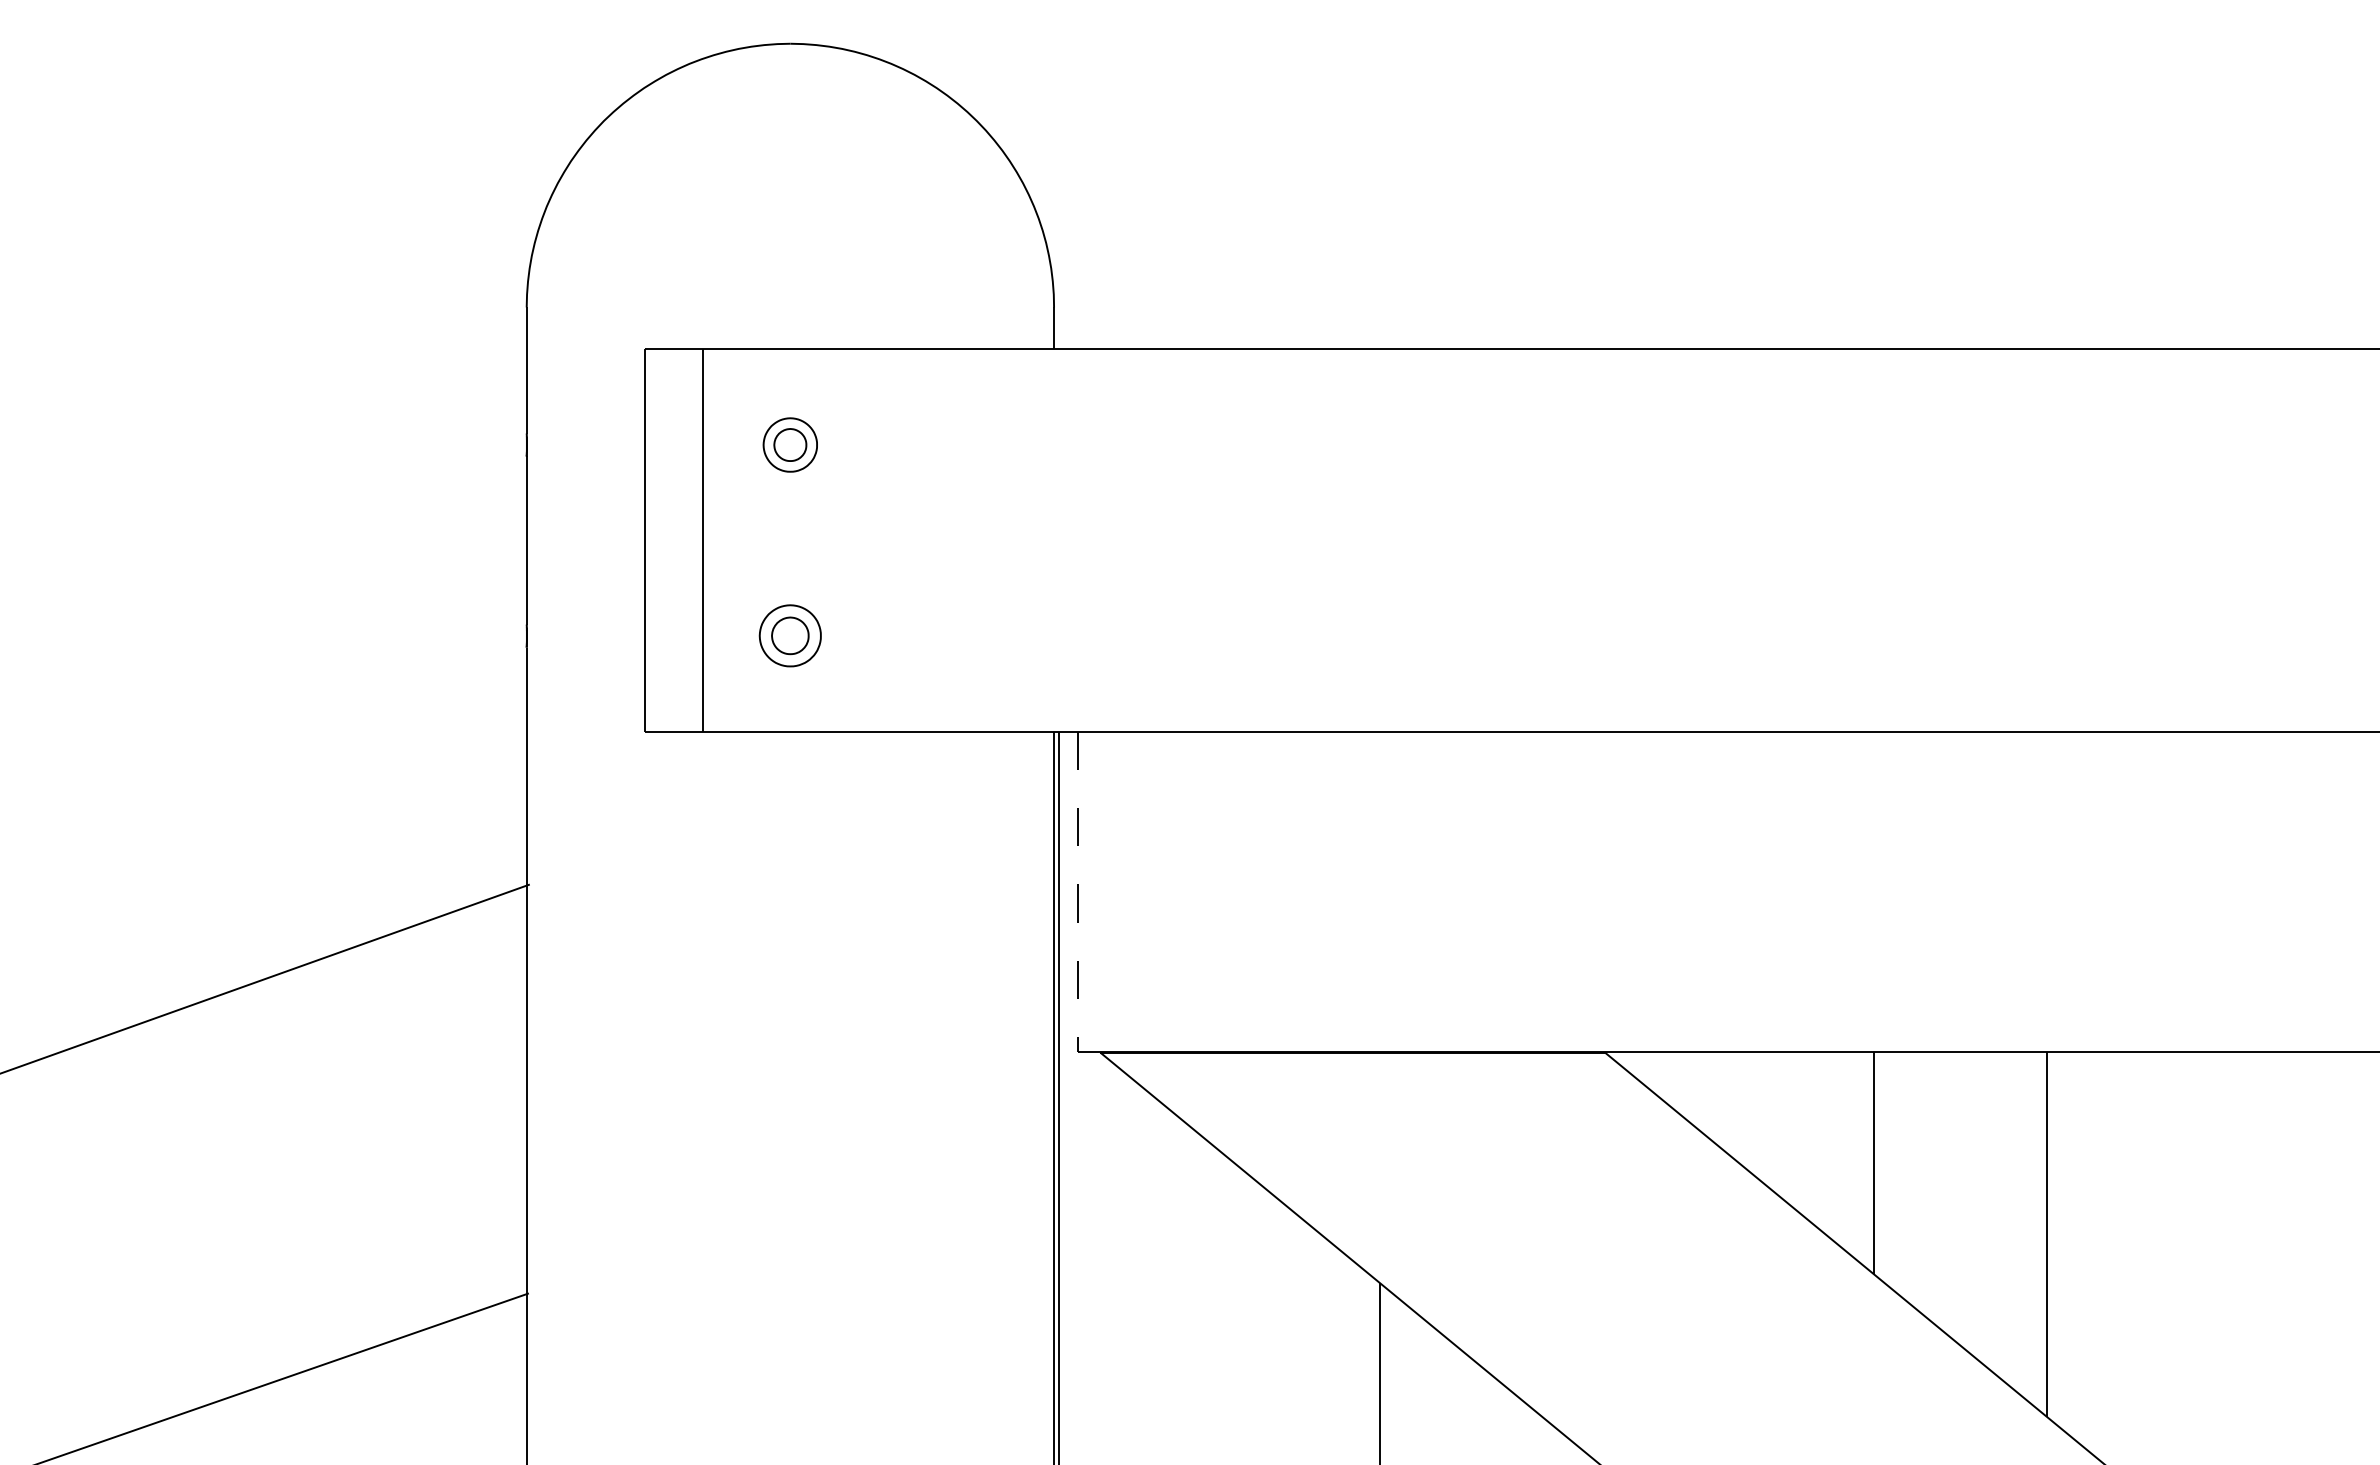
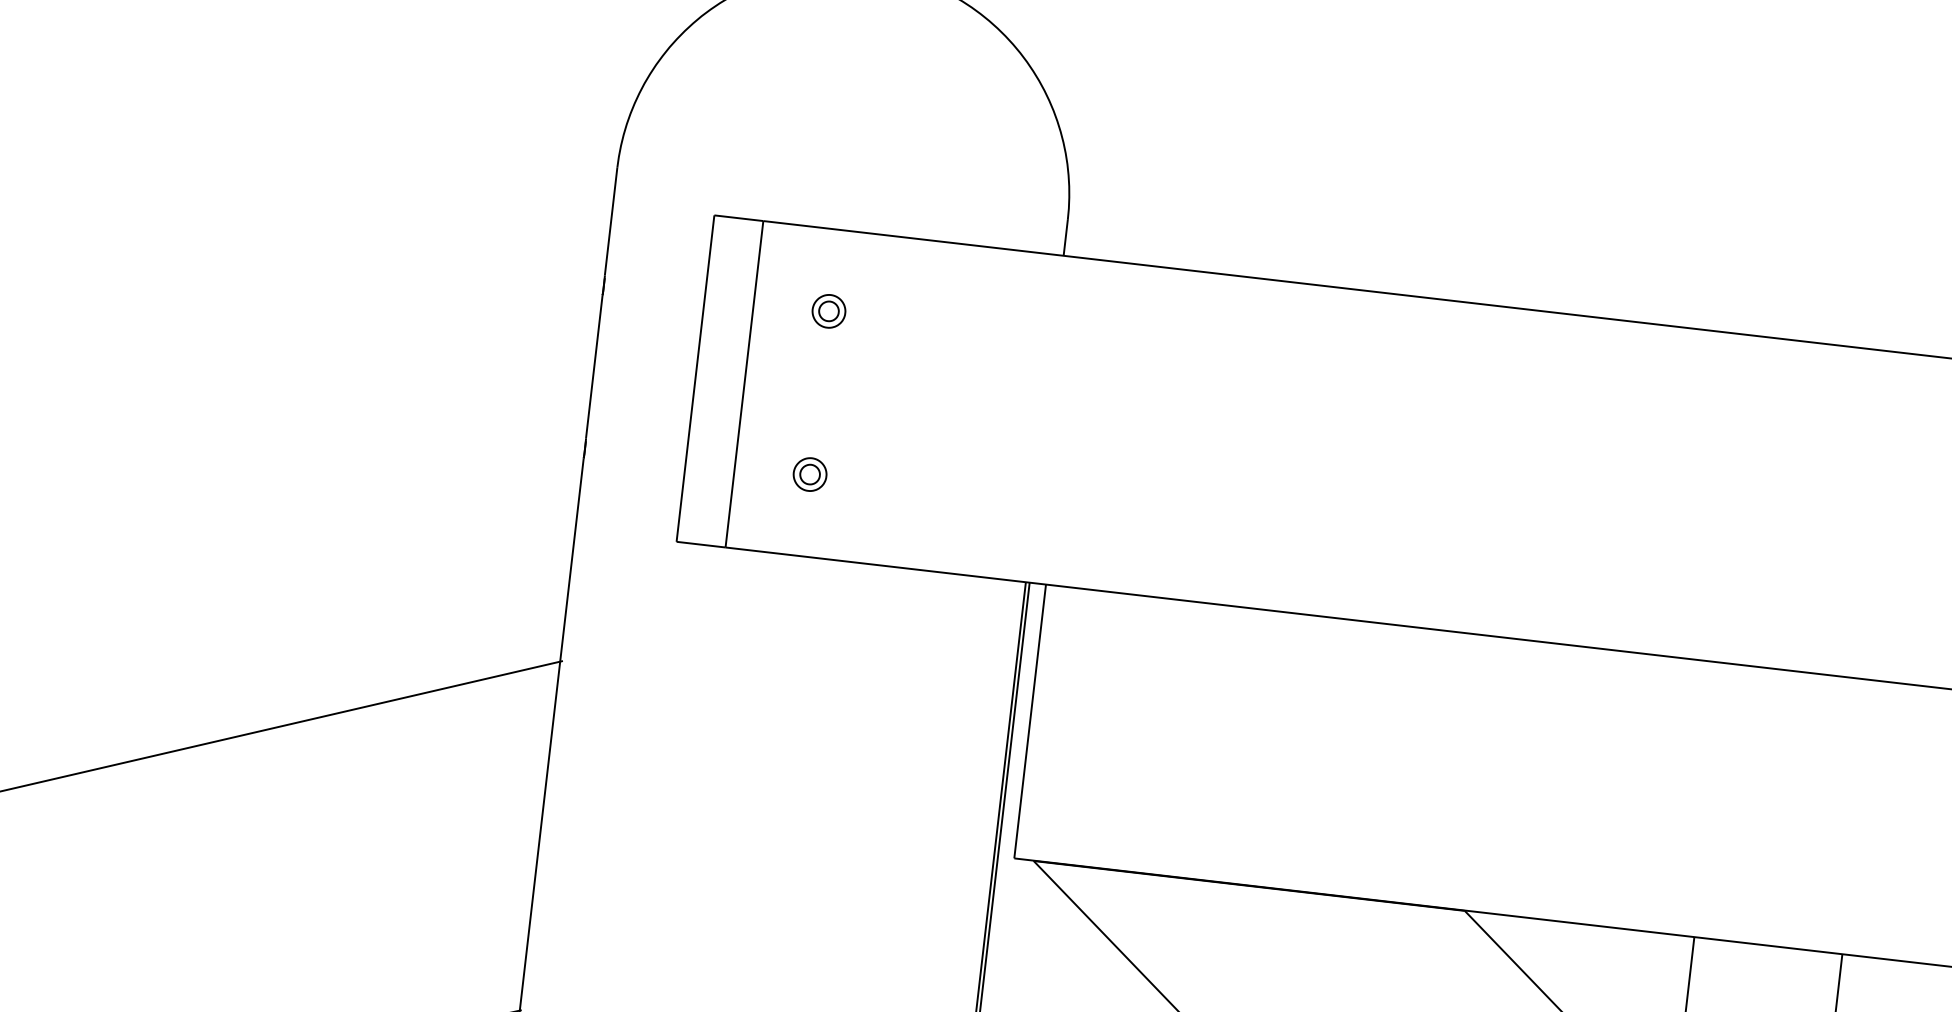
part: (790, 444) -> (829, 310), size x0.71
part: (790, 636) -> (810, 474), size x0.62
line: (1077, 892) -> (1030, 721), dashed -> solid

